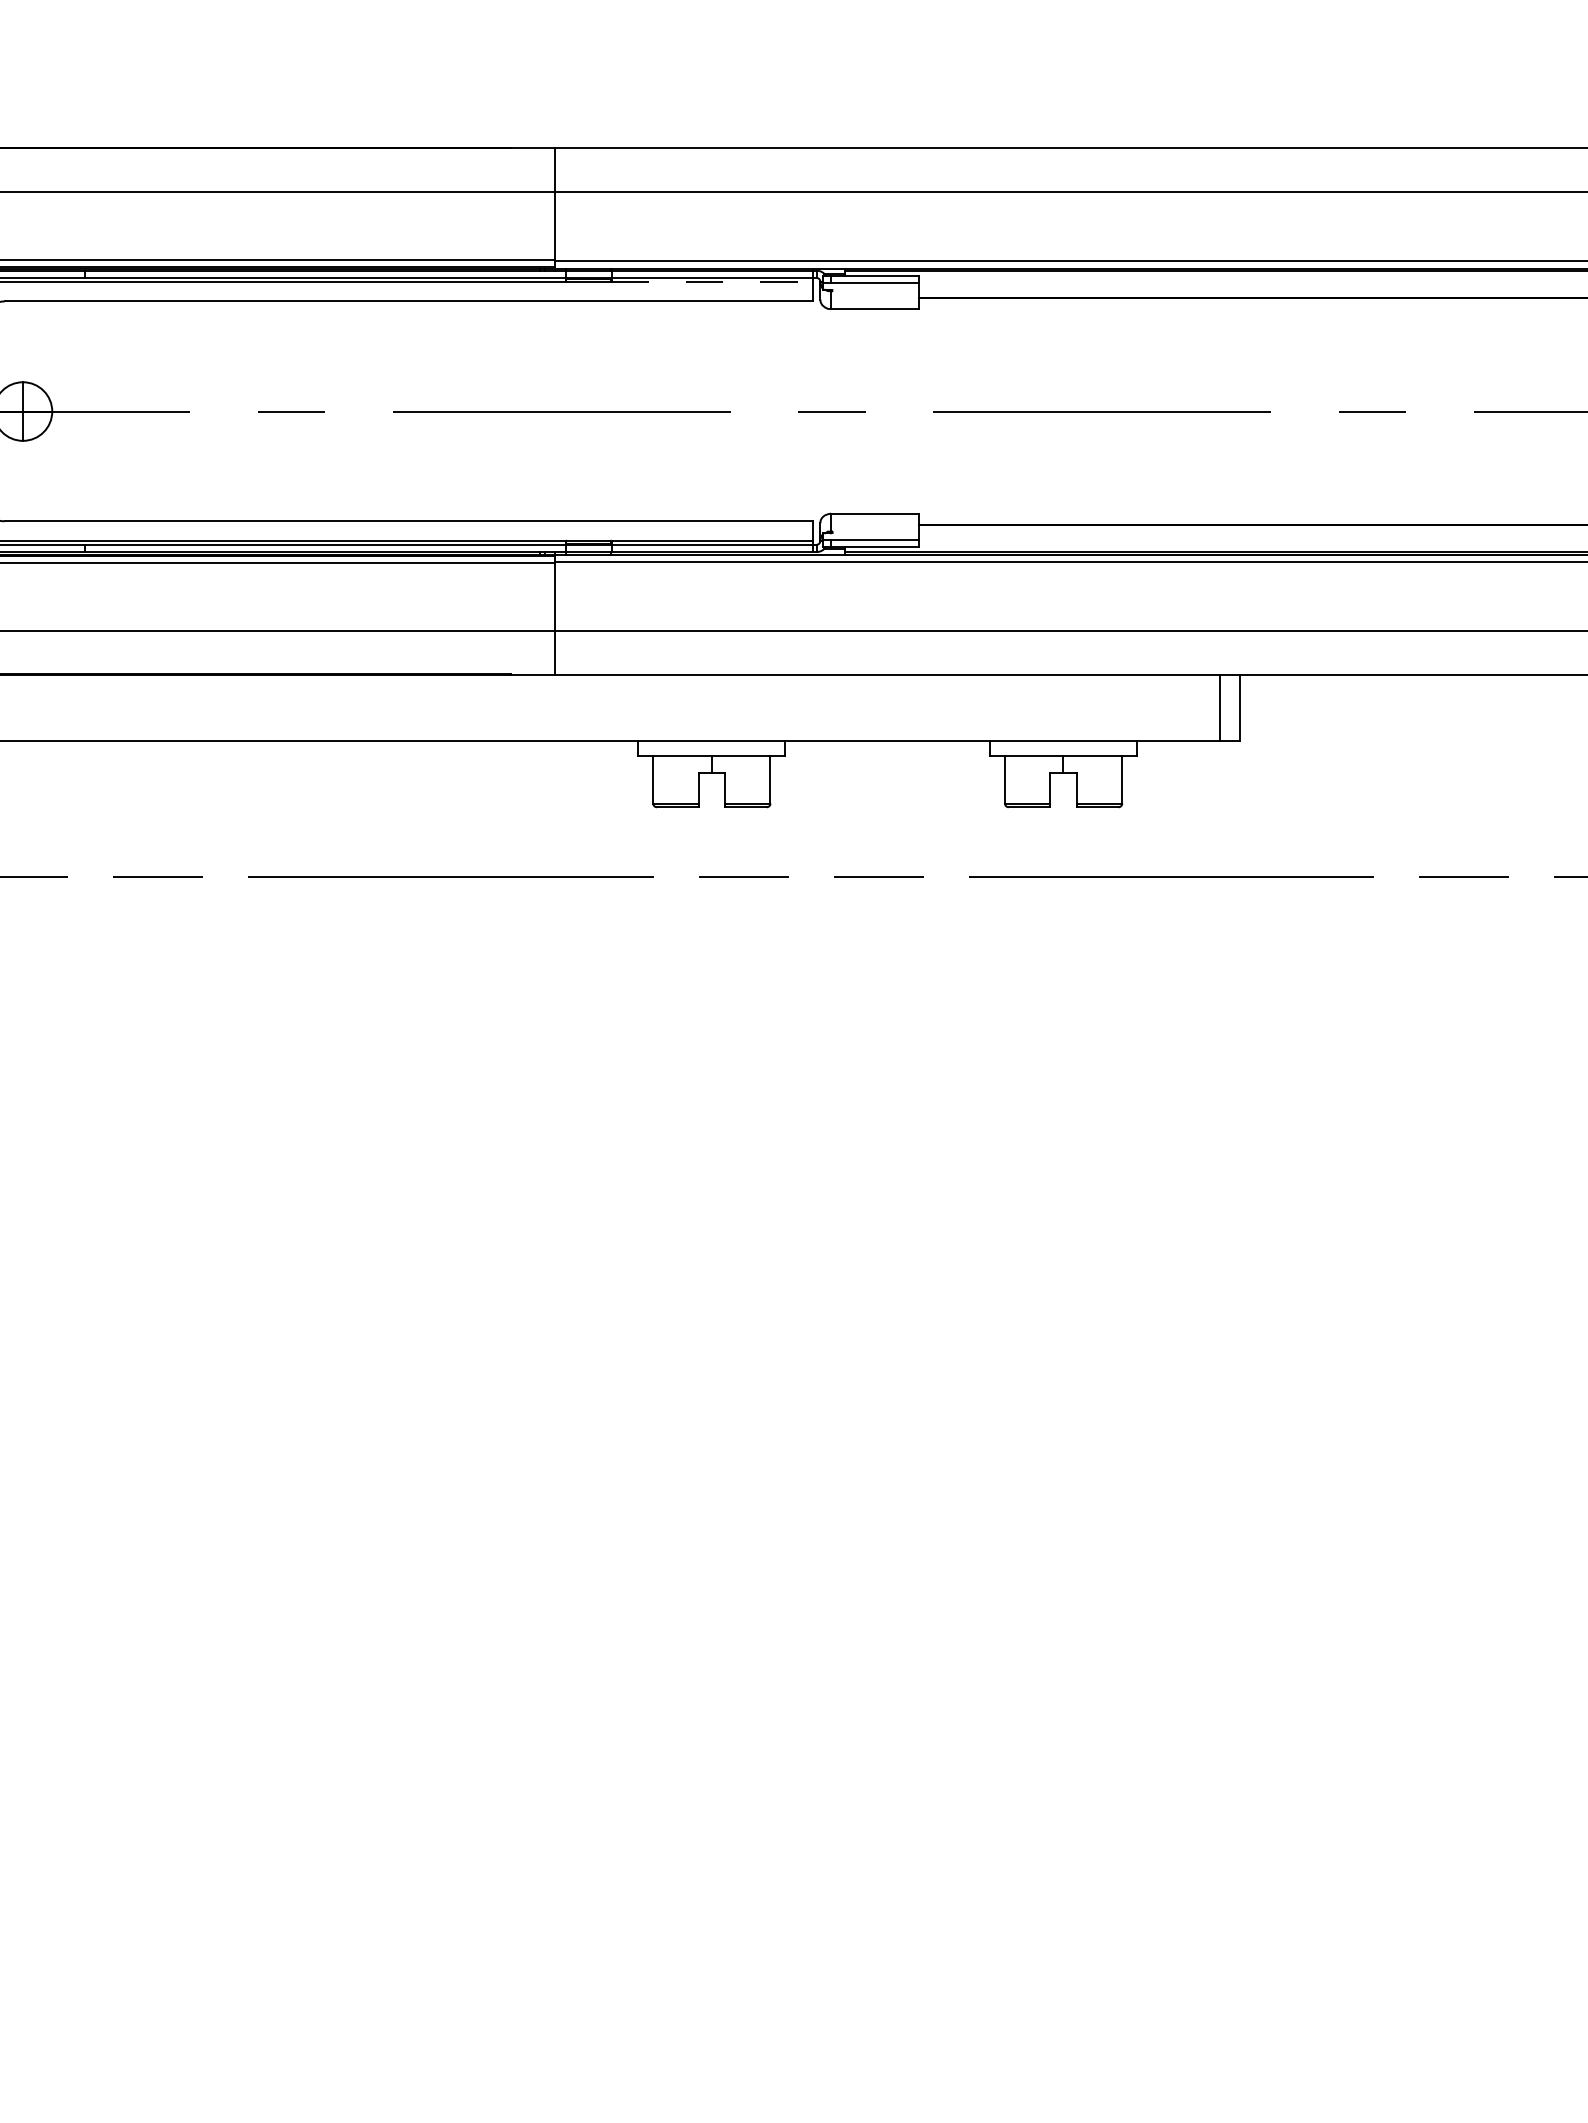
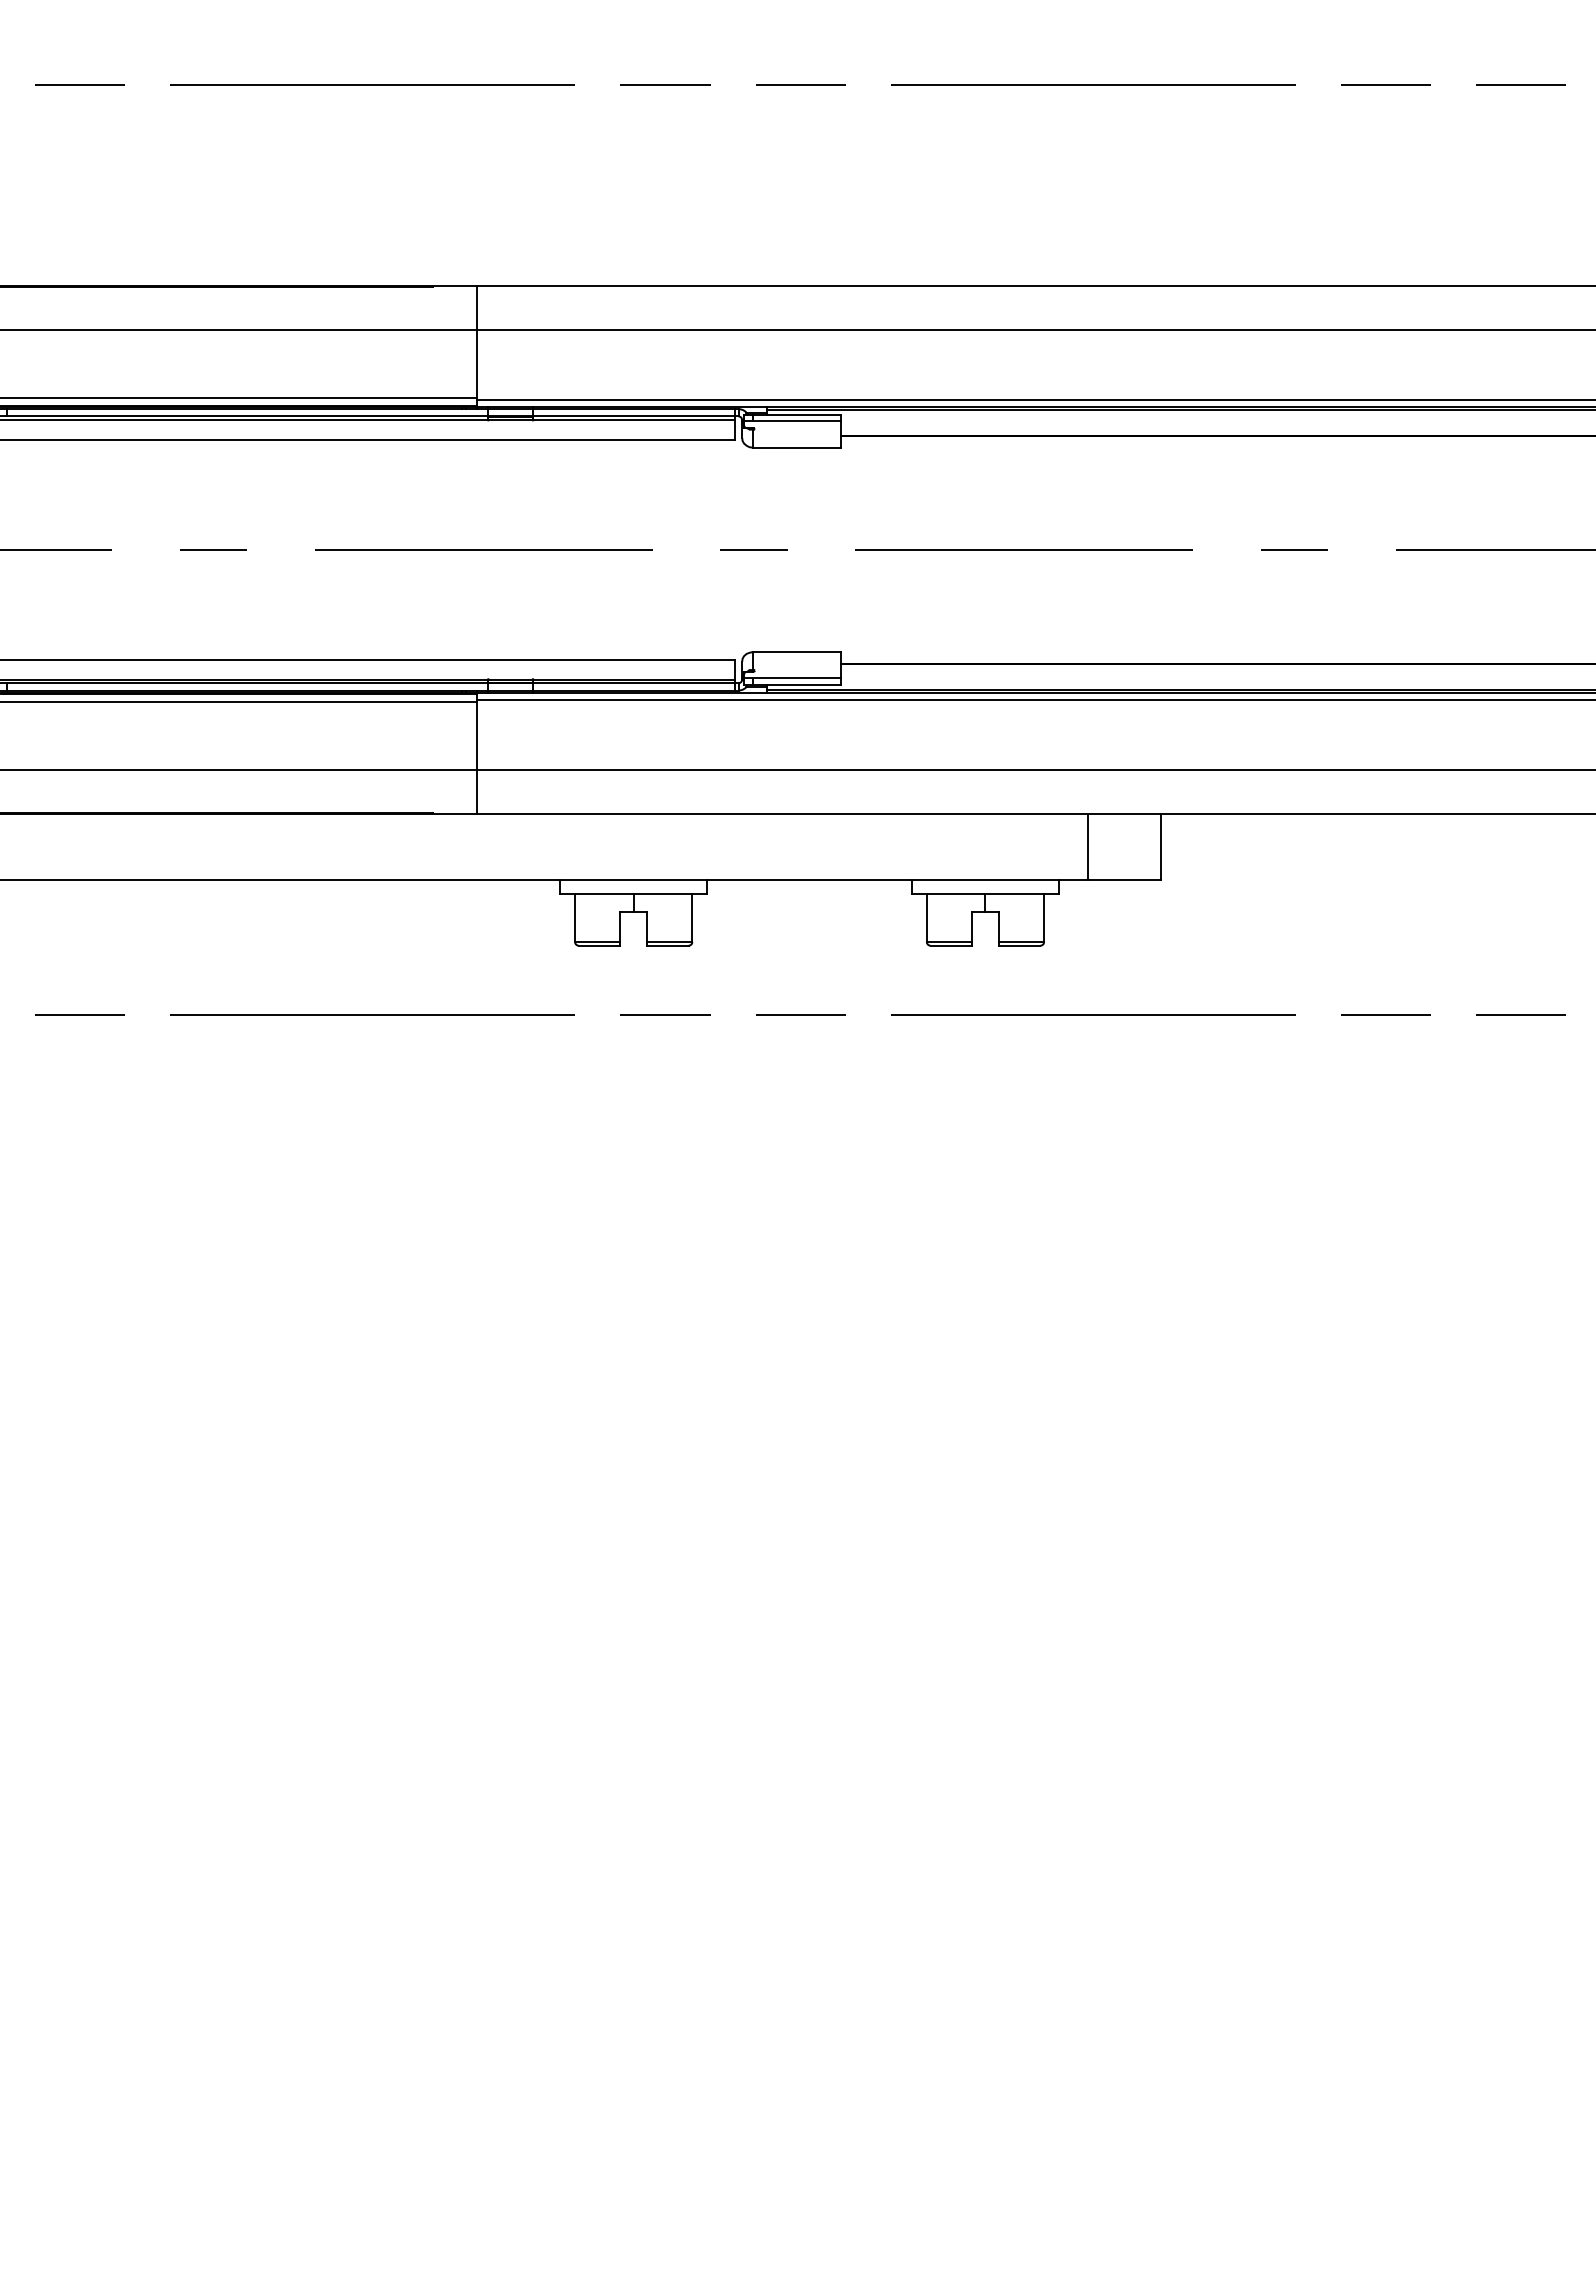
line: (712, 282) -> (634, 420), dashed -> solid
line: (1220, 708) -> (1088, 846), moved

